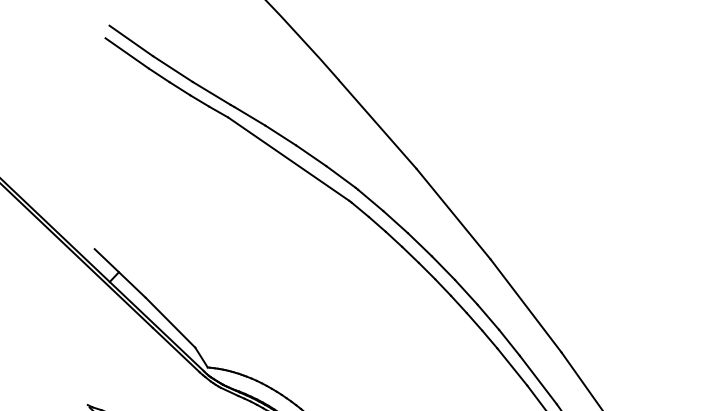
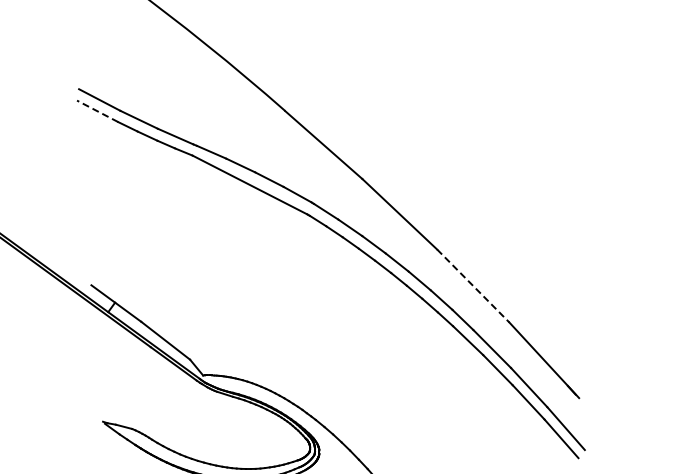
line: (127, 53) -> (97, 111), solid -> dashed
line: (526, 306) -> (473, 286), solid -> dashed

